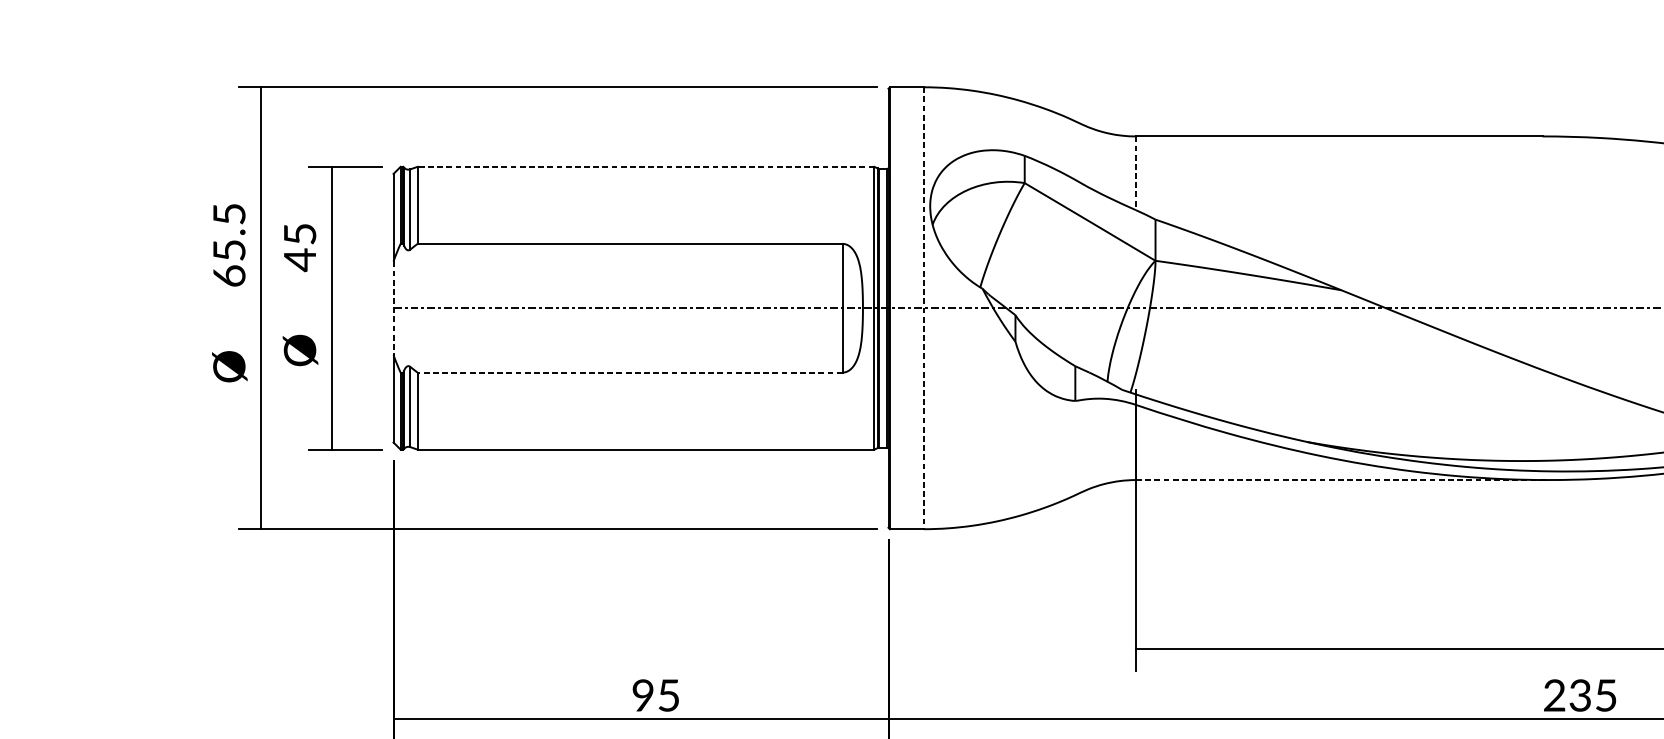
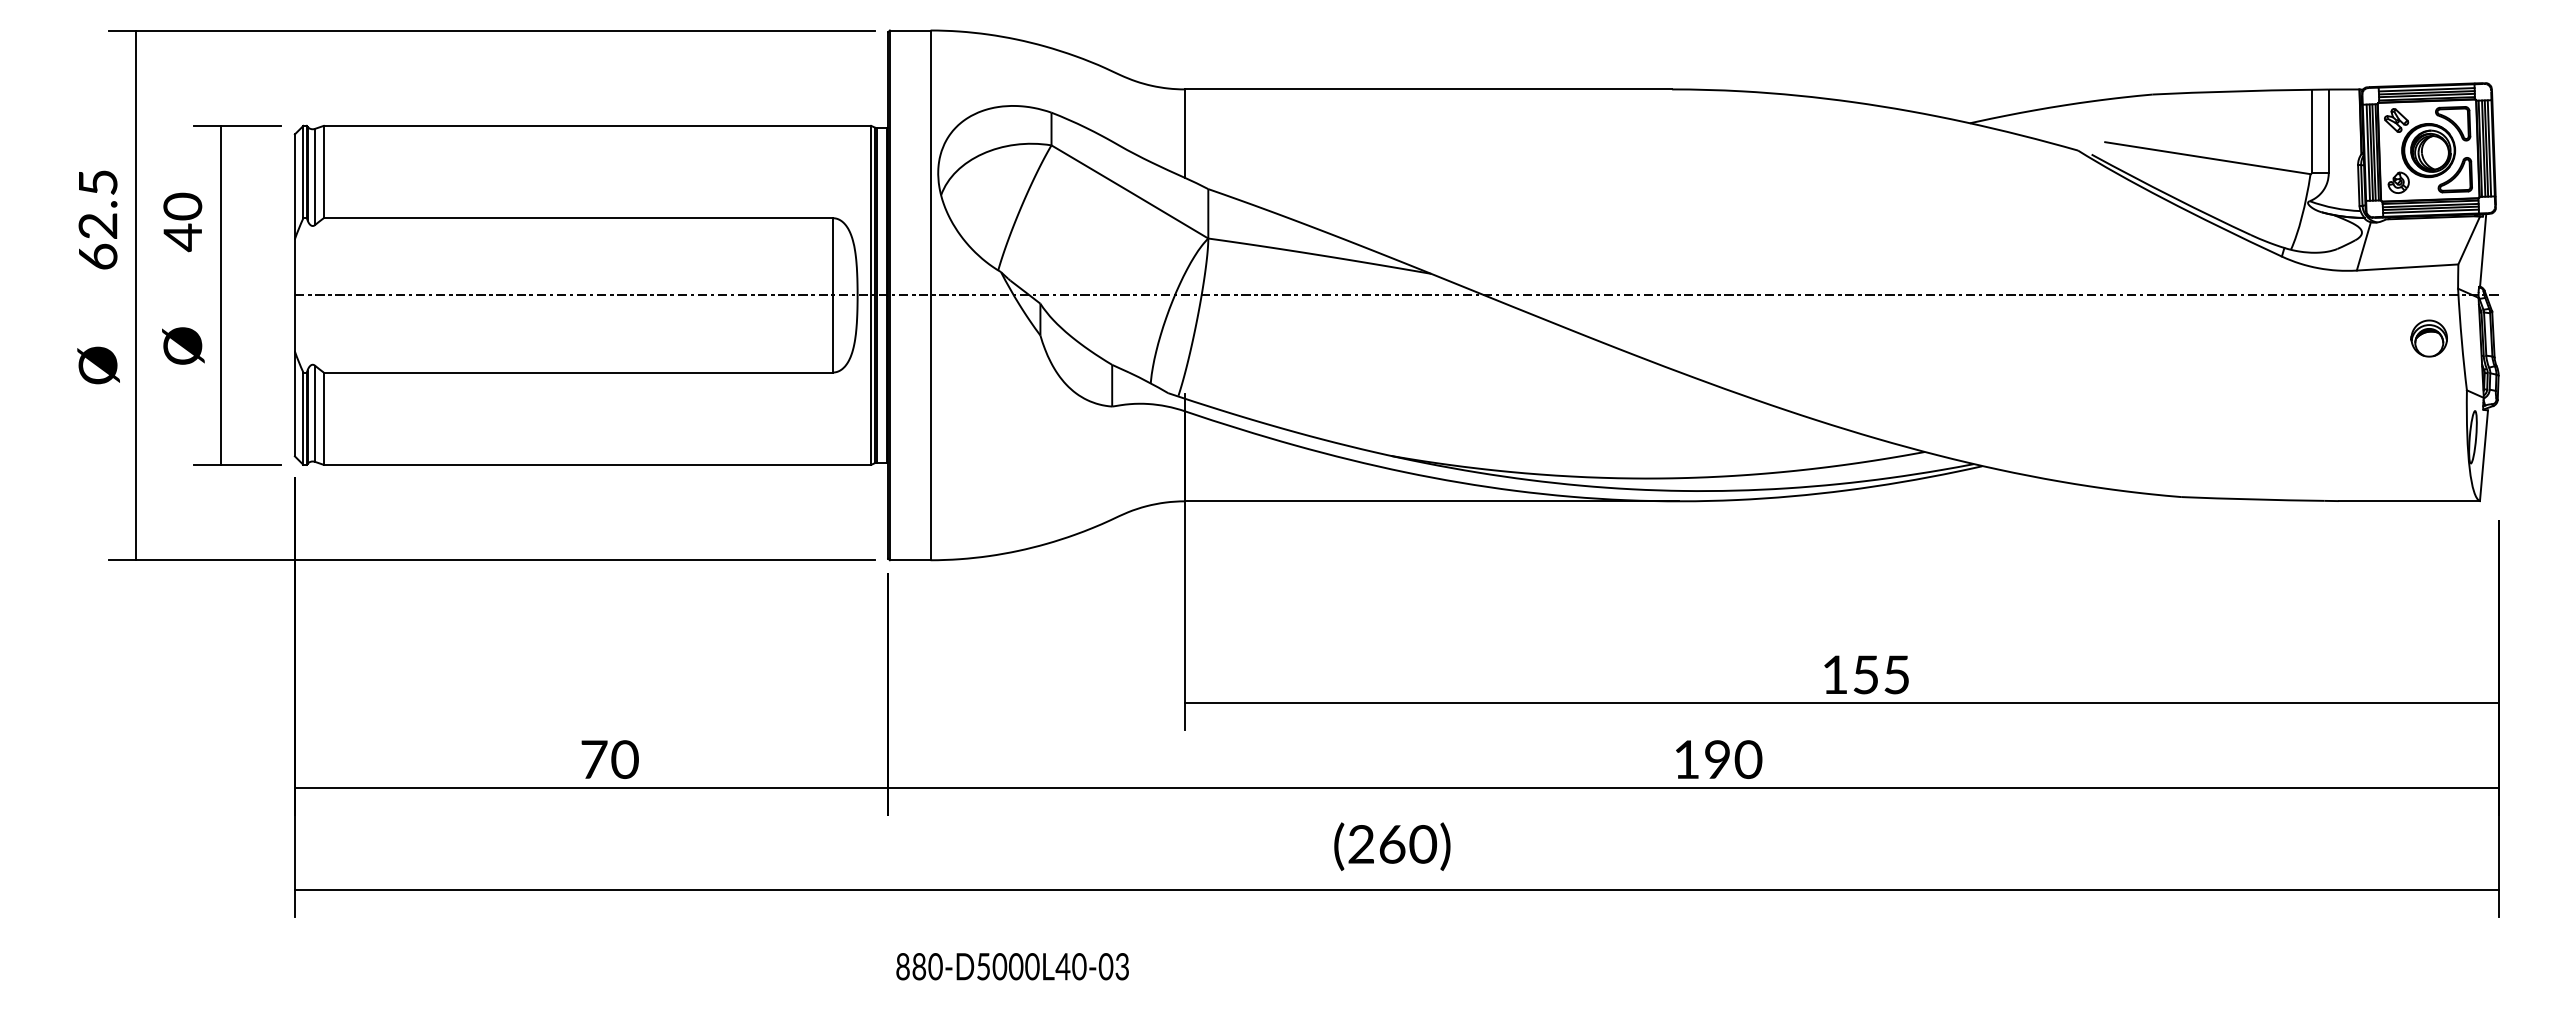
line: (645, 166) -> (597, 125), dashed -> solid
line: (1135, 174) -> (1184, 134), dashed -> solid
text: (299, 234) -> (182, 206), 45 -> 40
text: (228, 249) -> (97, 225), 65.5 -> 62.5
line: (393, 308) -> (294, 295), dashed -> solid
line: (923, 308) -> (930, 295), dashed -> solid
line: (630, 372) -> (578, 372), dashed -> solid
line: (1342, 480) -> (1432, 501), dashed -> solid
text: (655, 695) -> (609, 759), 95 -> 70
text: (1581, 695) -> (1718, 759), 235 -> 190

